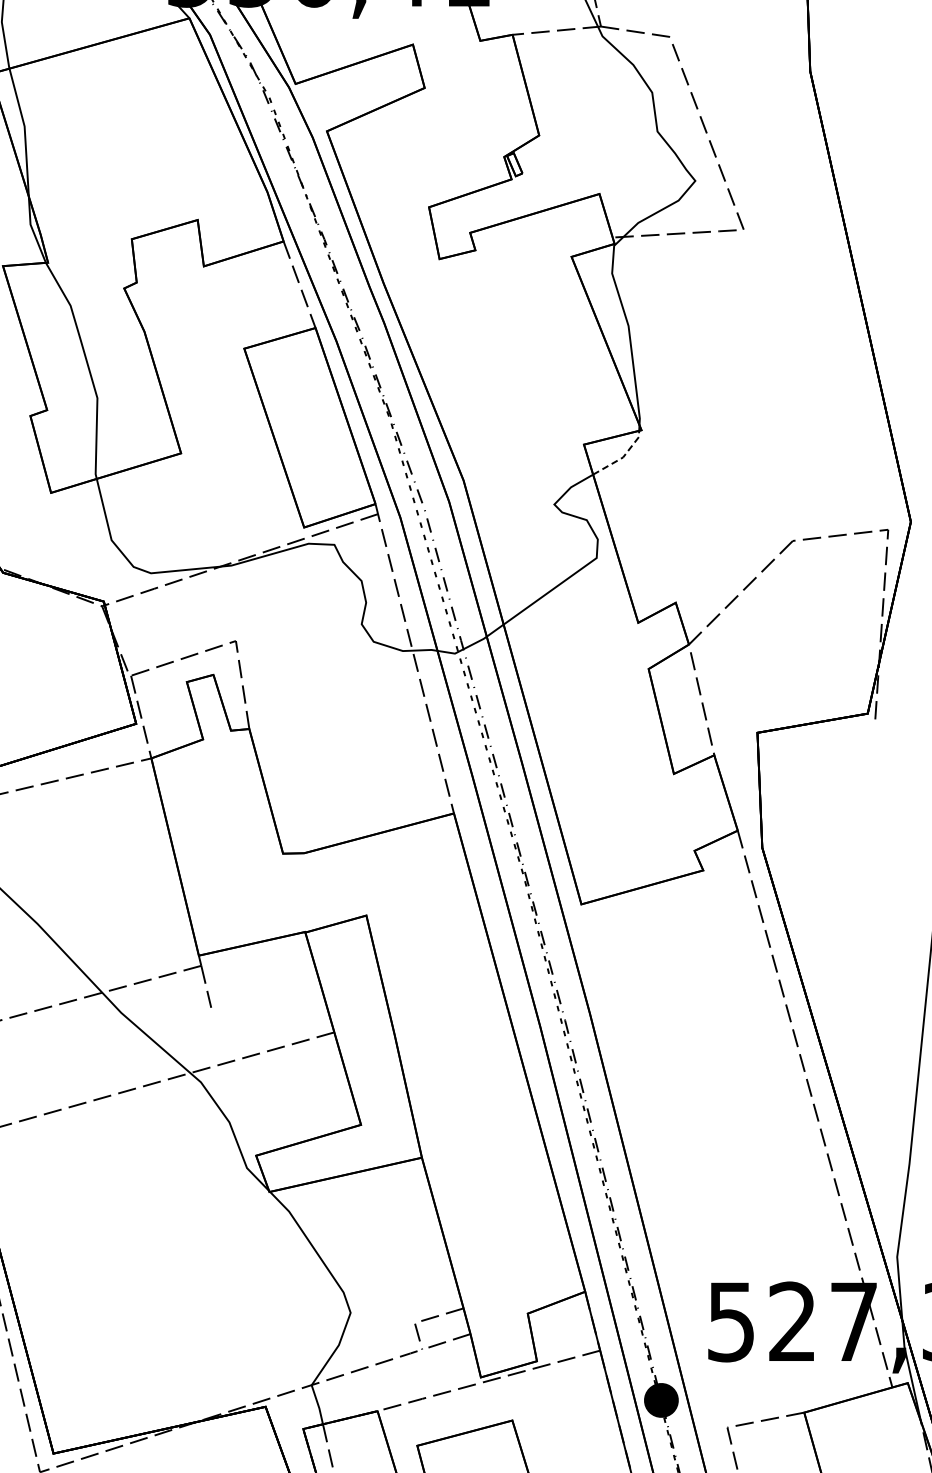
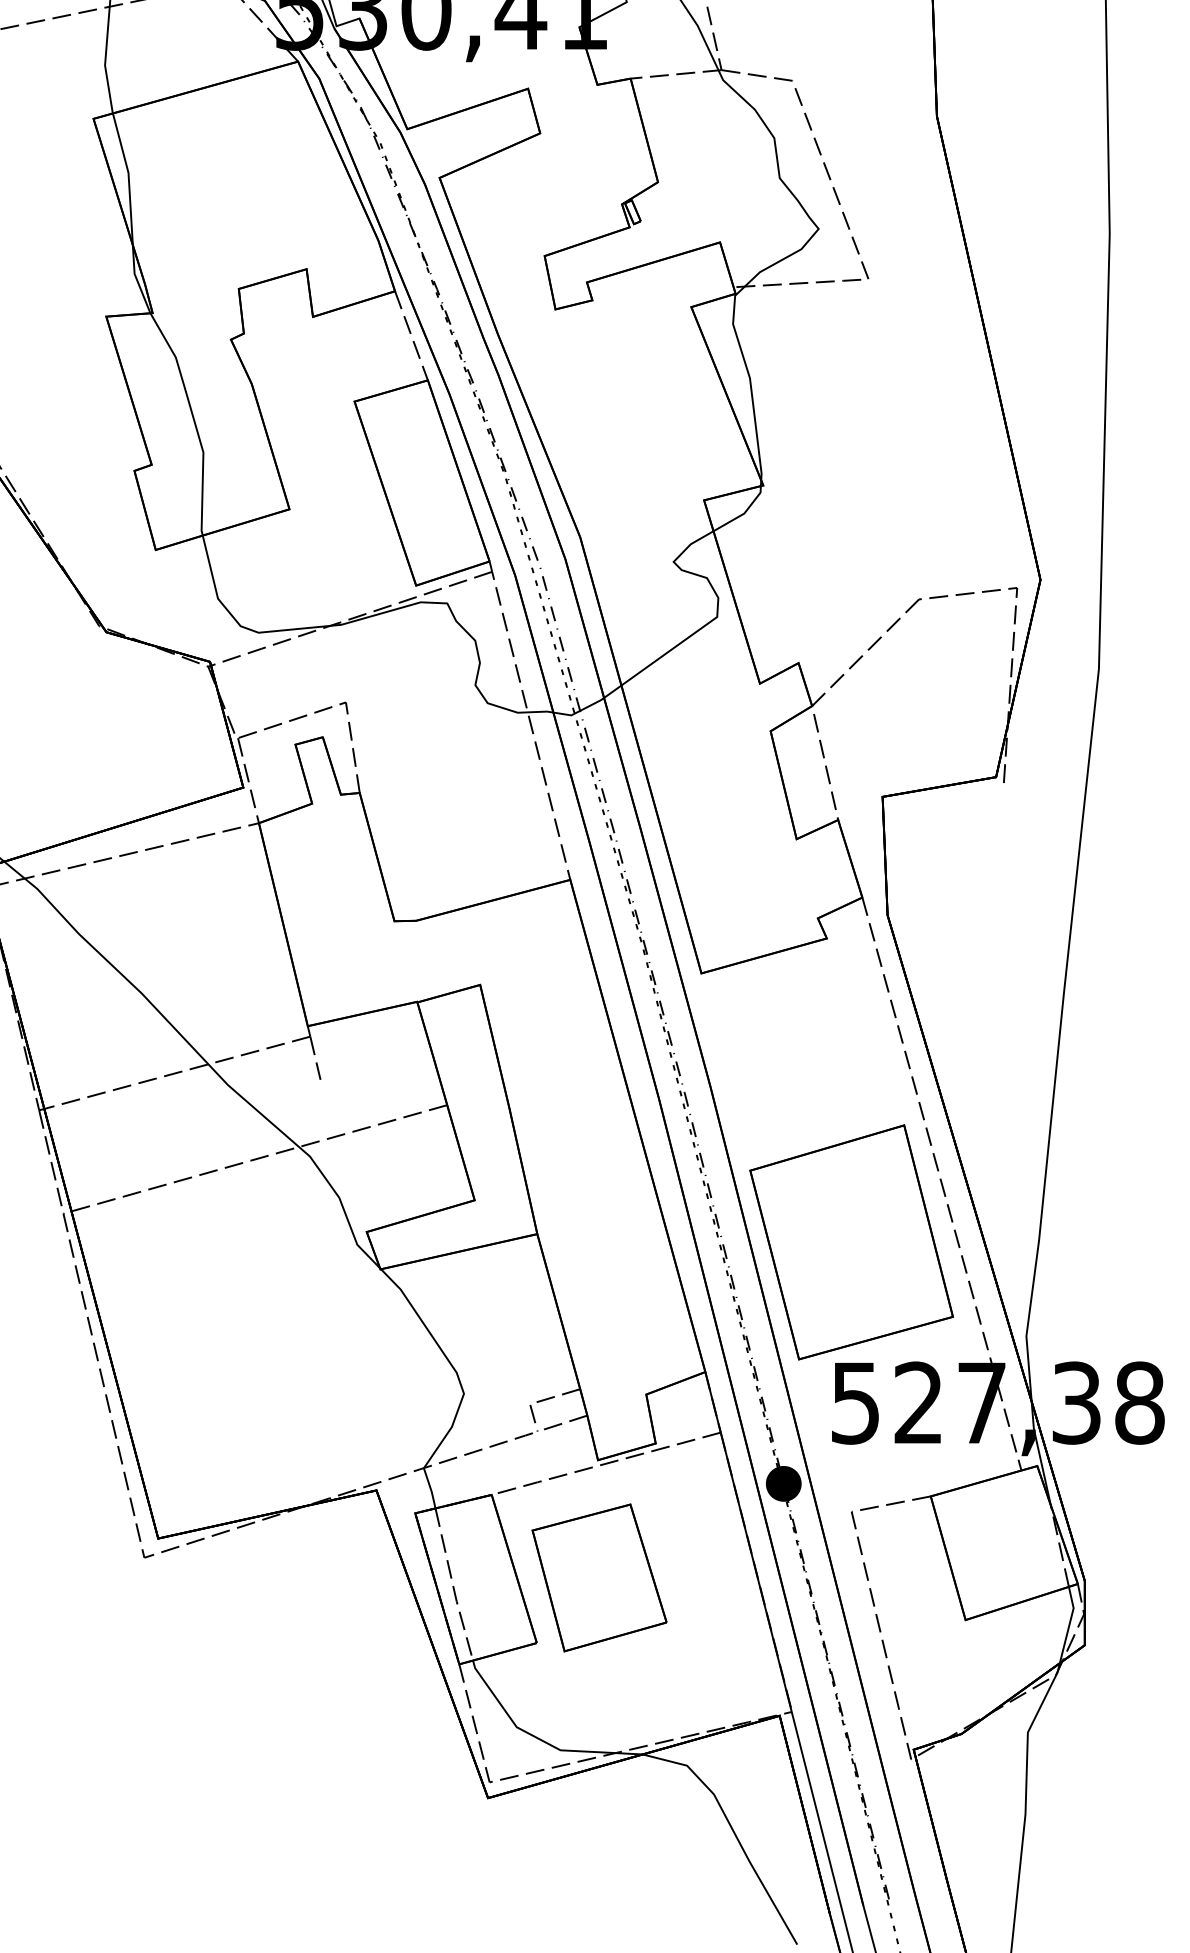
line: (623, 457) -> (744, 513), dashed -> solid
part: (727, 1165) -> (851, 1242), added

